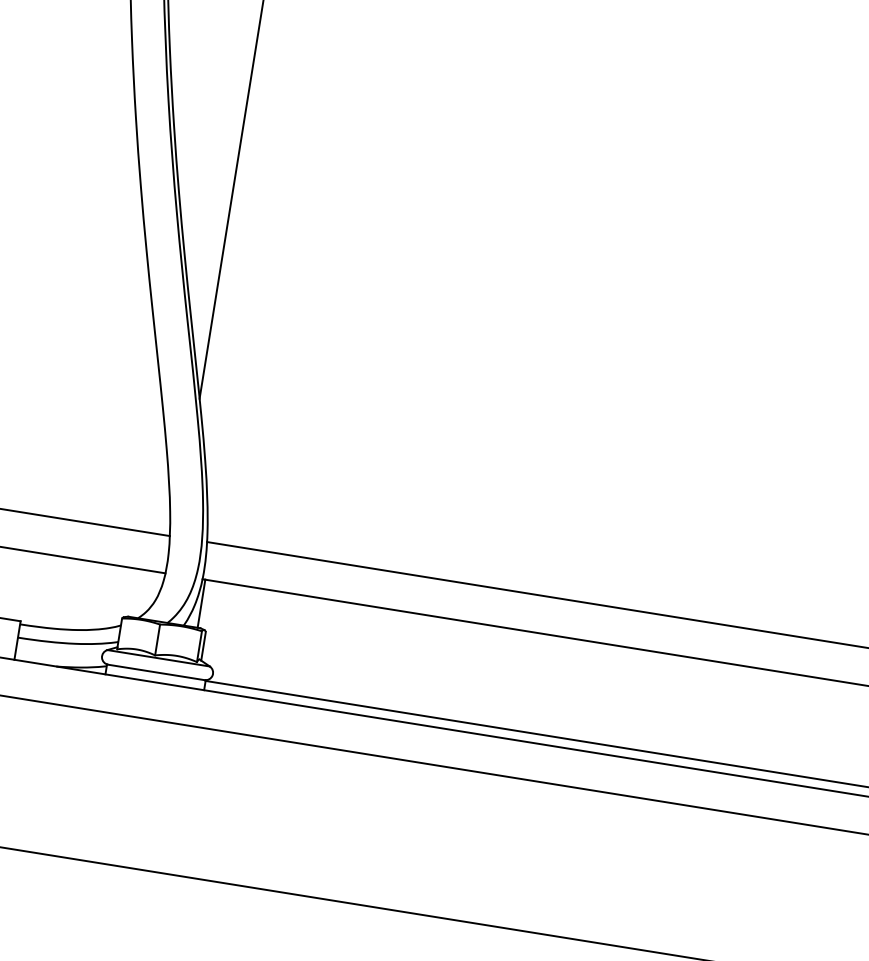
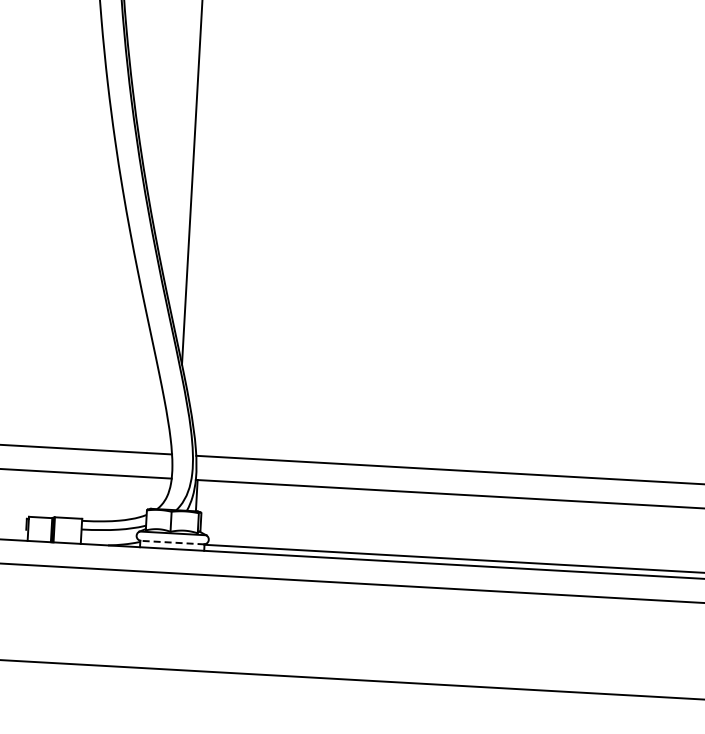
line: (154, 672) -> (171, 542), solid -> dashed

